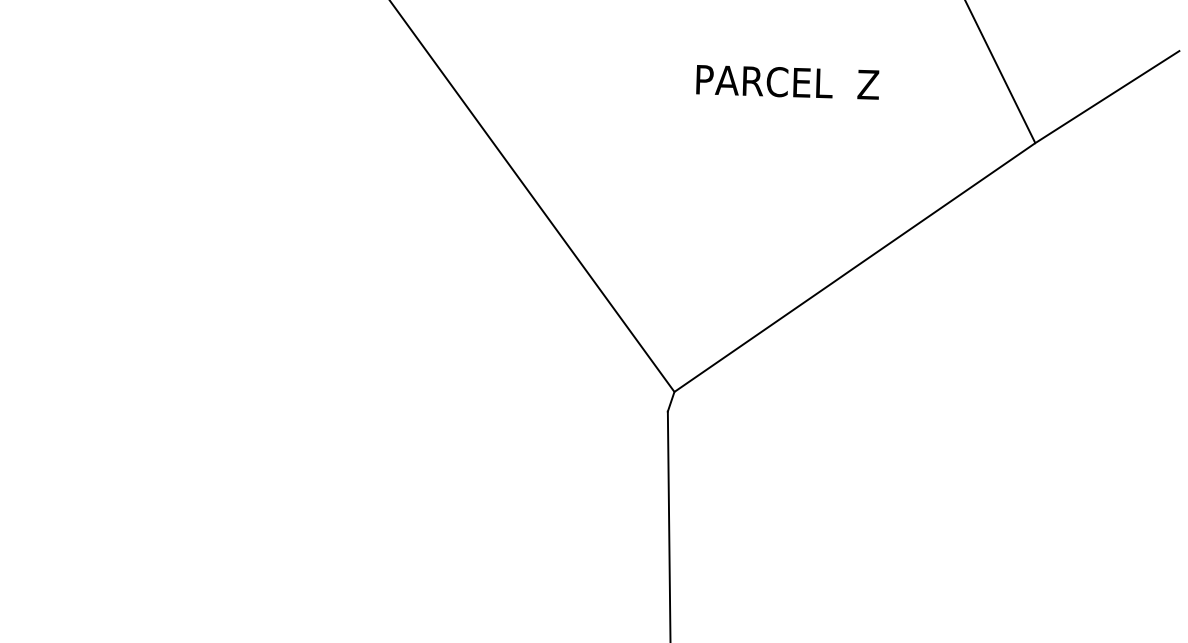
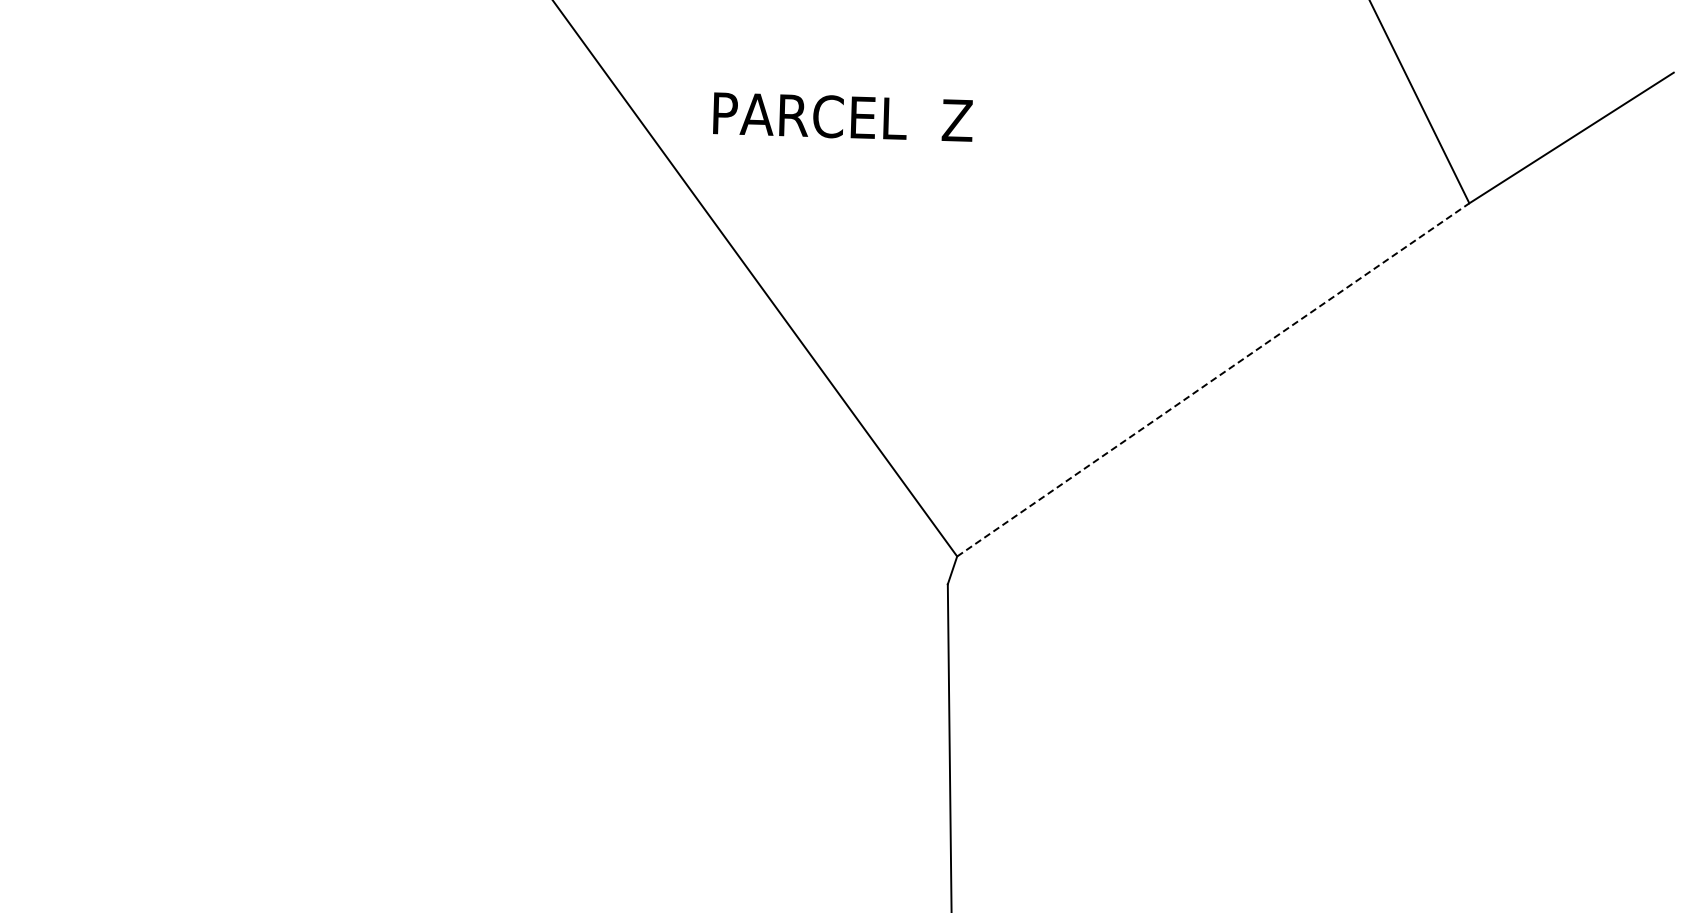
text: (787, 81) -> (842, 116), moved
line: (854, 267) -> (1212, 380), solid -> dashed

